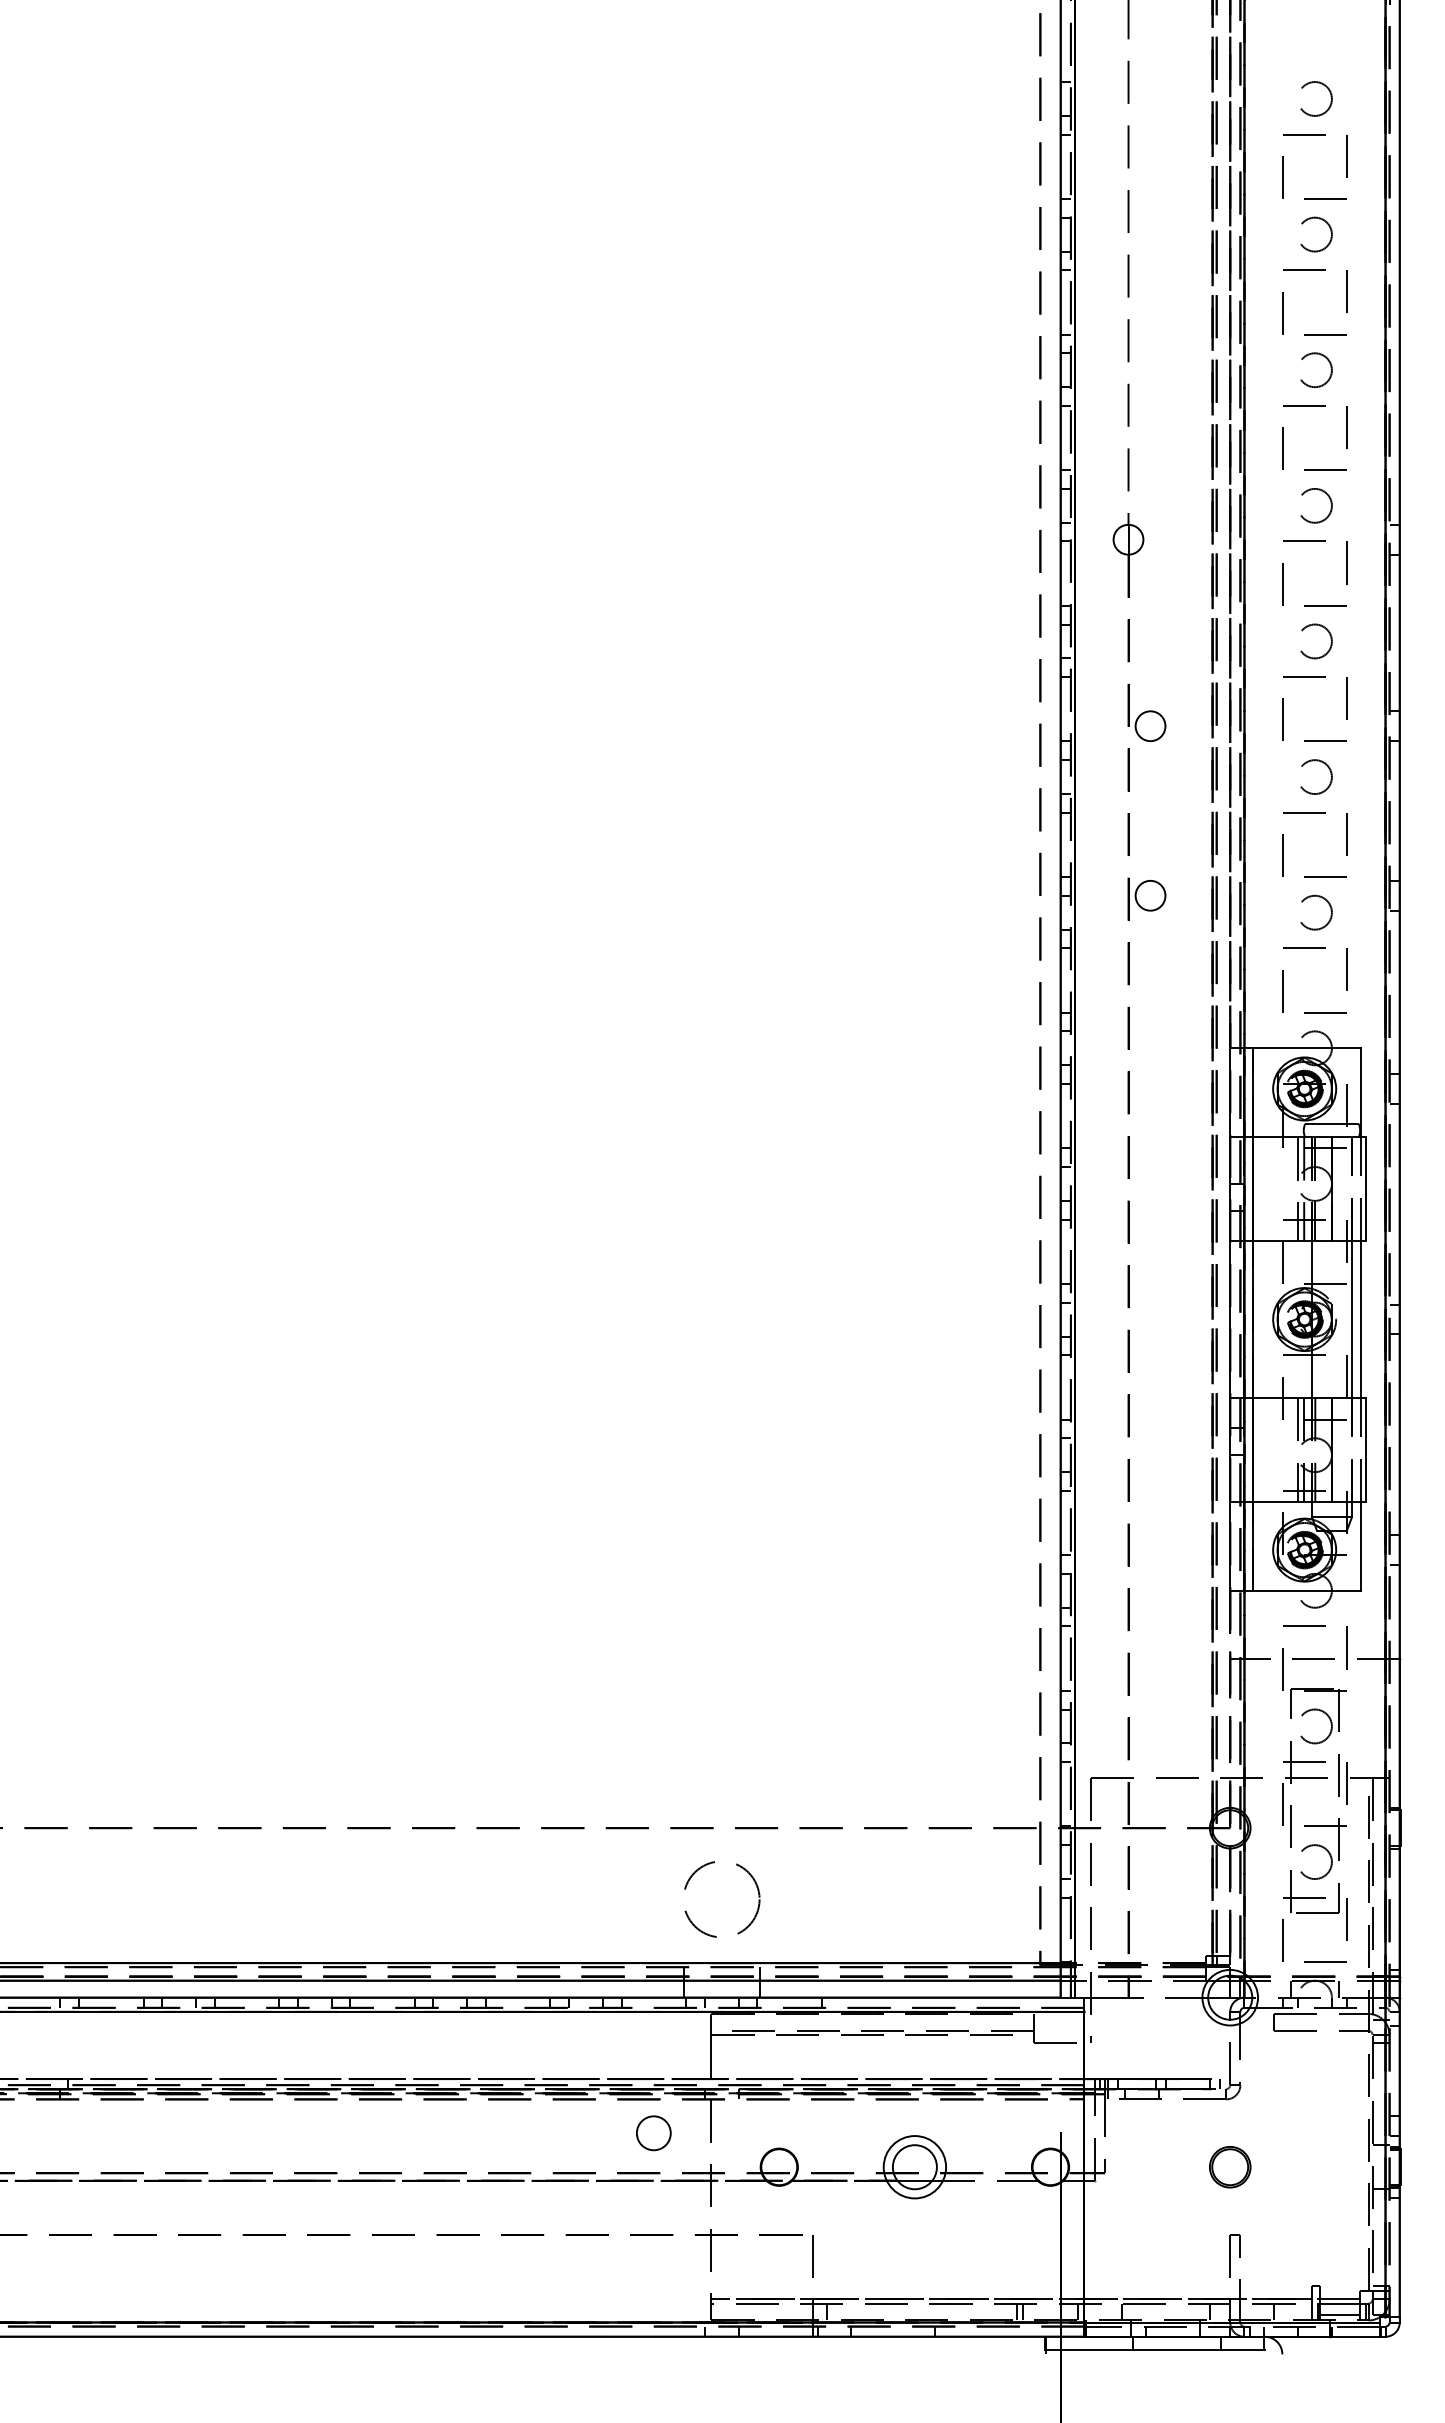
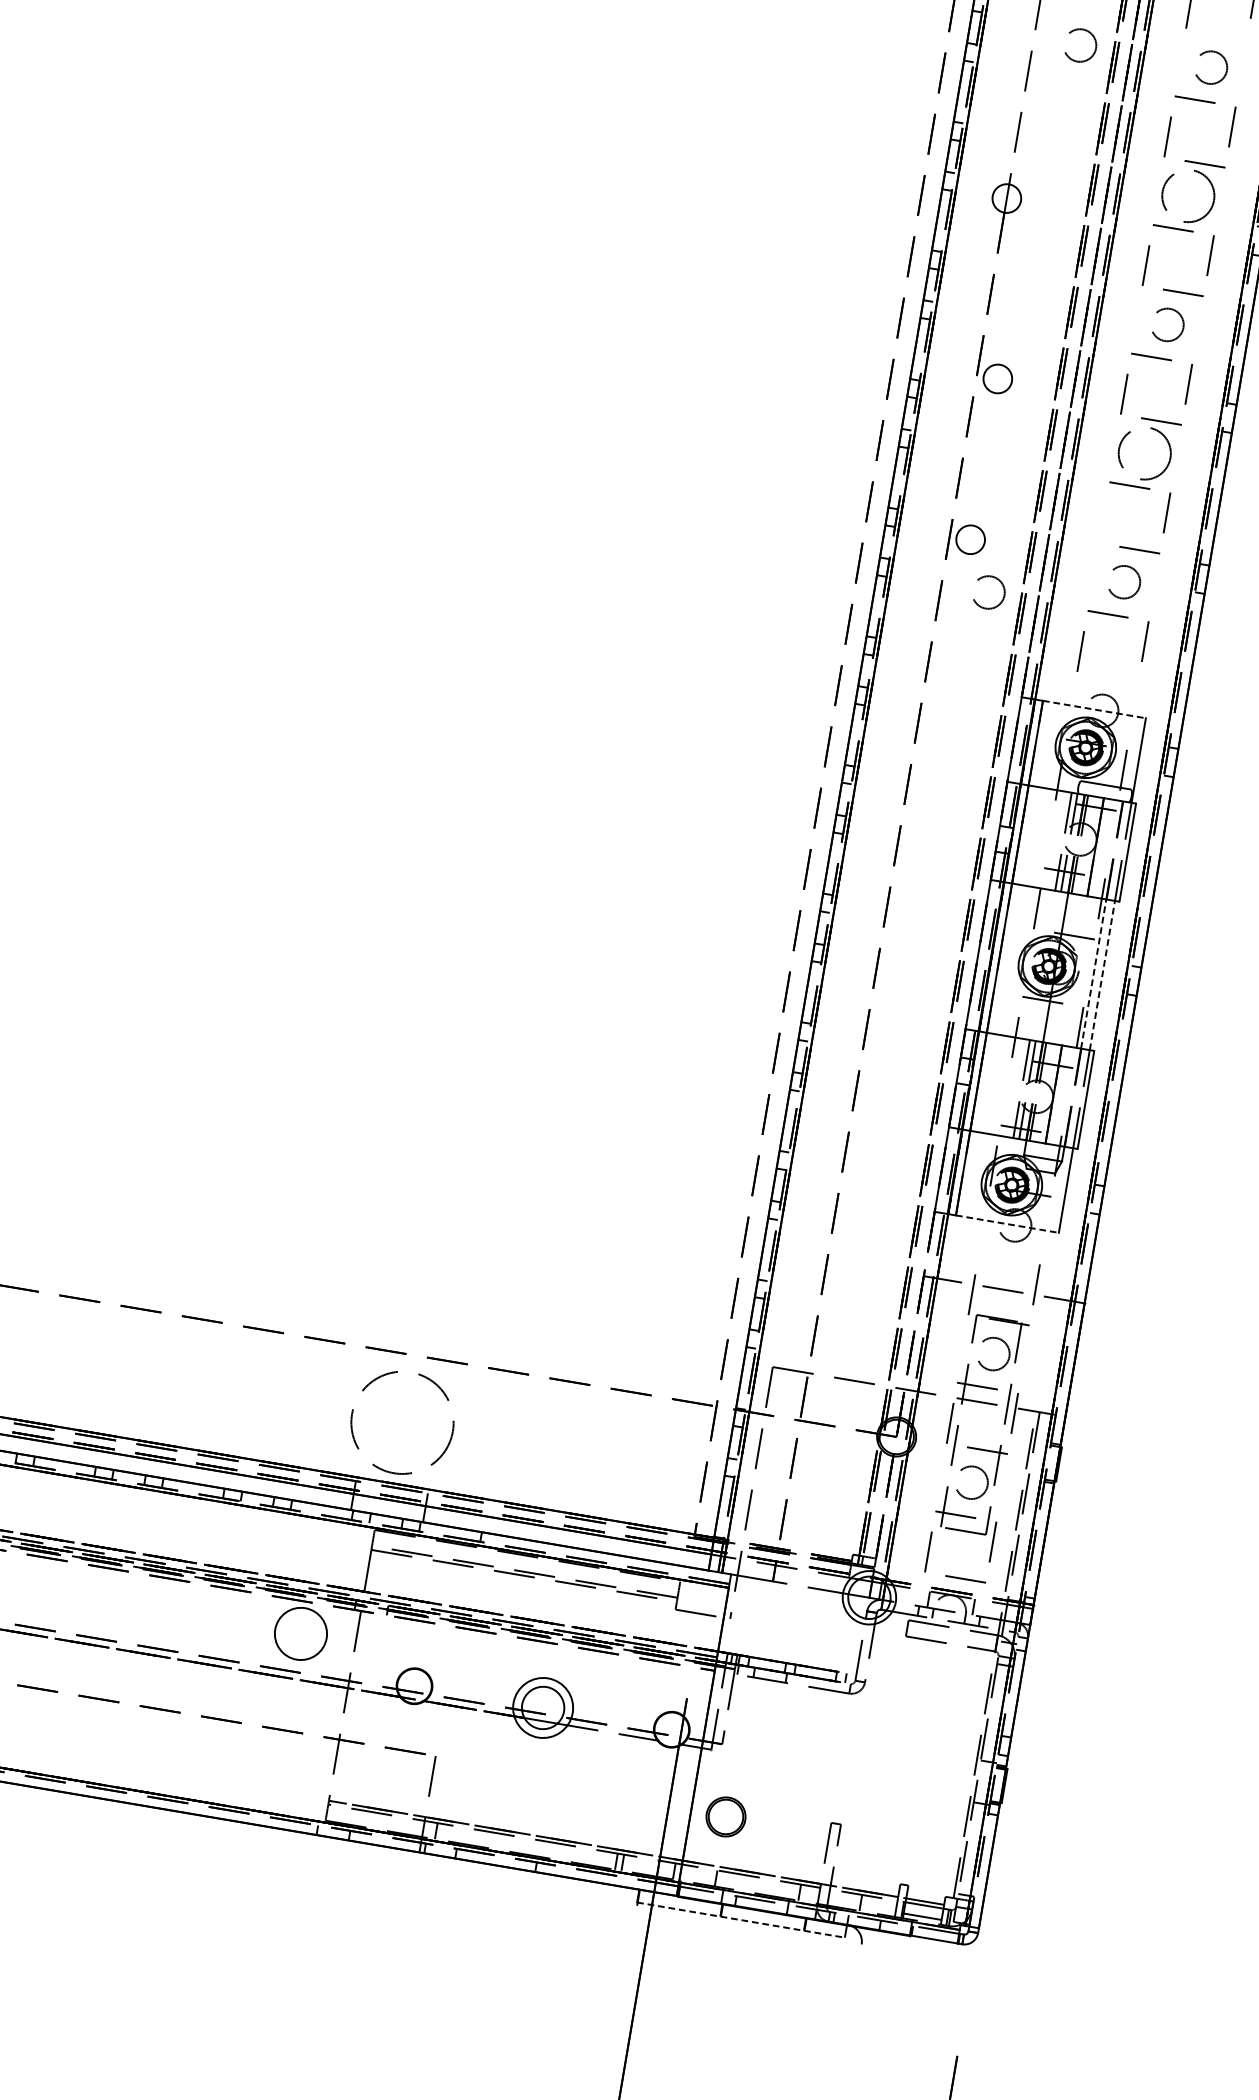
line: (1325, 334) -> (1226, 35), removed
circle: (1178, 369) -> (1081, 45), added
circle: (1316, 505) -> (1190, 196), size x1.6
circle: (1316, 776) -> (1147, 453), size x1.6
line: (1282, 855) -> (1102, 522), removed
circle: (1179, 946) -> (989, 592), added
line: (1325, 1012) -> (1117, 678), removed
line: (1307, 1048) -> (1095, 709), solid -> dashed
line: (1351, 1319) -> (1093, 973), solid -> dashed
line: (1361, 1319) -> (1102, 975), solid -> dashed
line: (1307, 1590) -> (1008, 1223), solid -> dashed
line: (1304, 1625) -> (999, 1256), removed
circle: (722, 1899) -> (403, 1423), size x1.4
circle: (653, 2133) -> (300, 1634), size x1.6
part: (1230, 2167) -> (726, 1817), moved
line: (1154, 2350) -> (741, 1920), solid -> dashed

